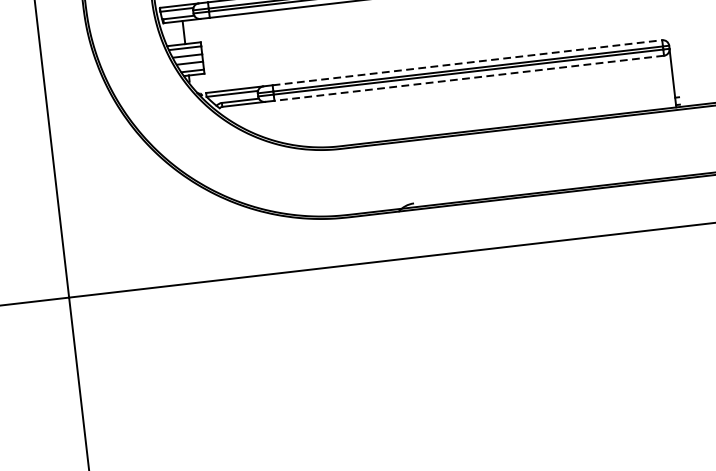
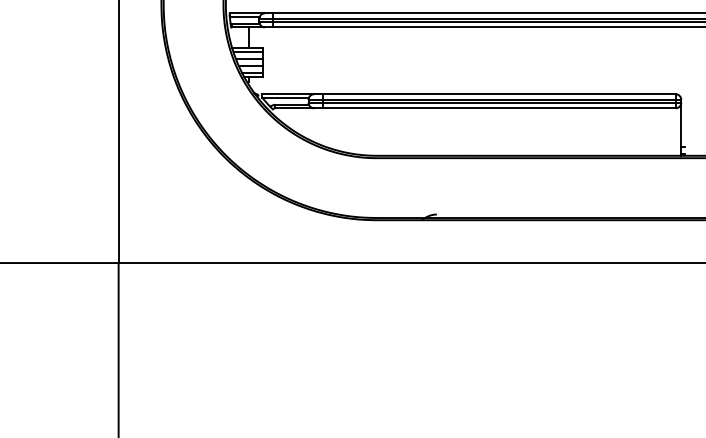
line: (467, 63) -> (499, 94), dashed -> solid
line: (469, 78) -> (499, 108), dashed -> solid

